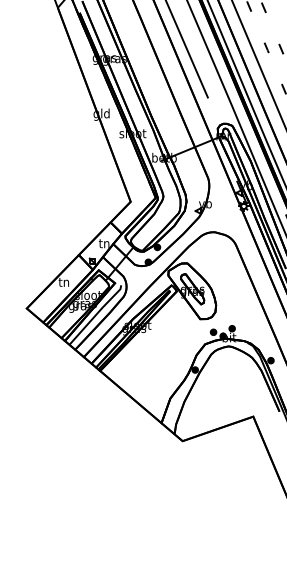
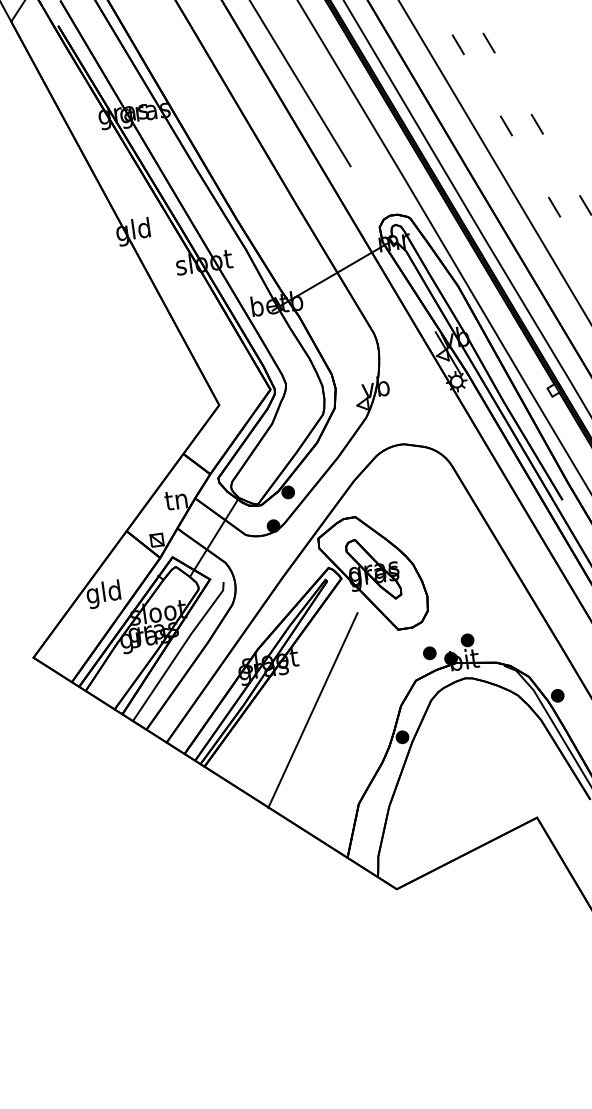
text: (63, 283) -> (102, 594), tn -> gld
line: (154, 351) -> (312, 710), added

